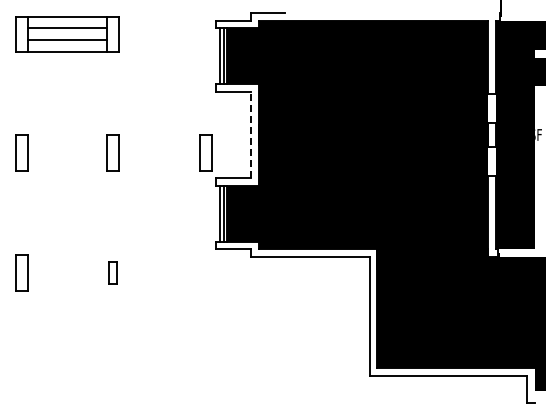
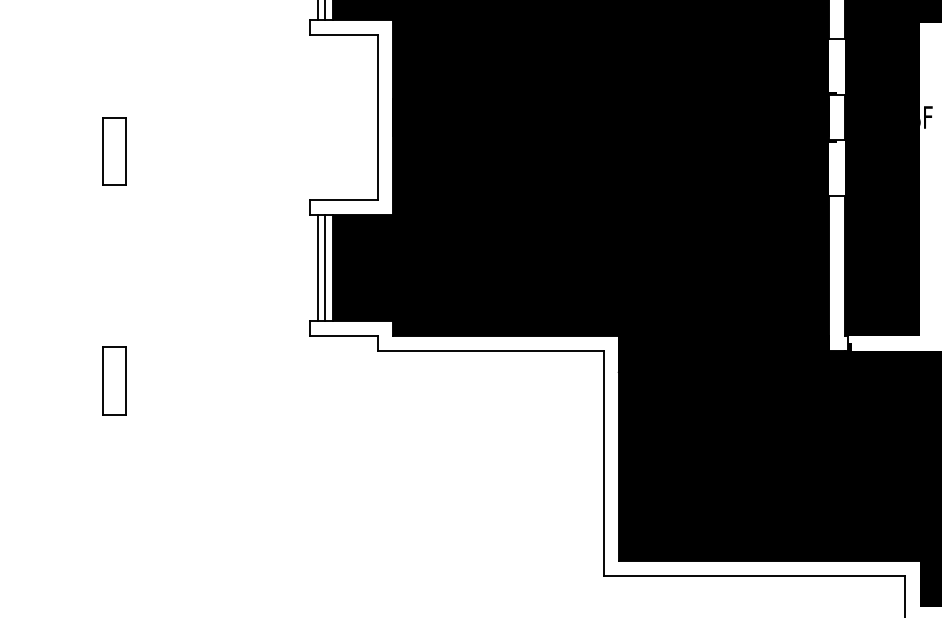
line: (251, 134) -> (378, 116), dashed -> solid
part: (205, 152) -> (291, 150), removed
part: (112, 272) -> (113, 379), size x1.67

